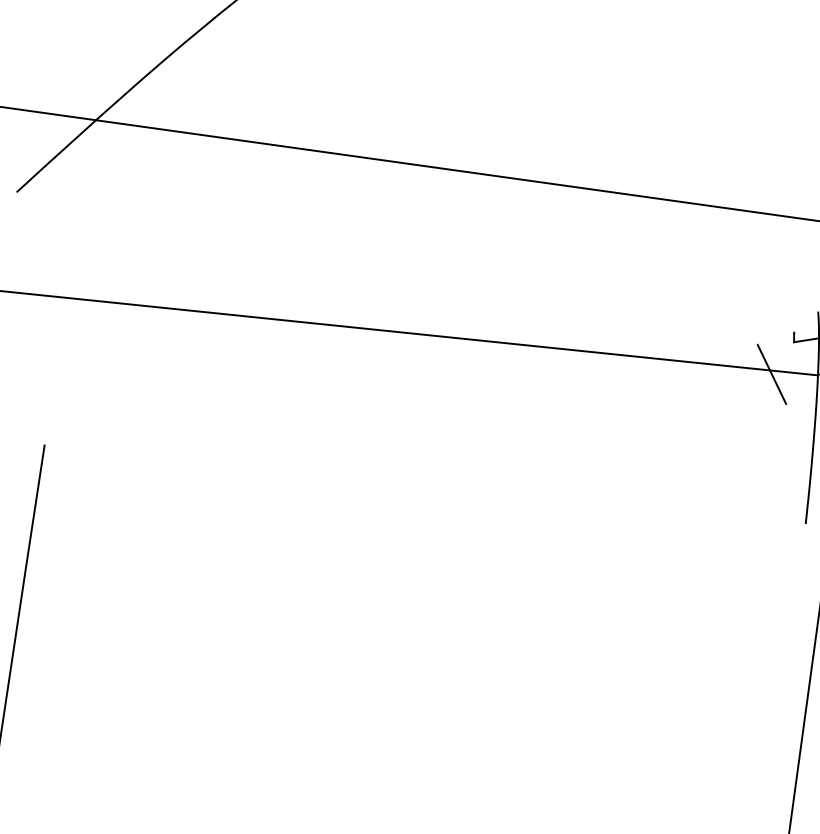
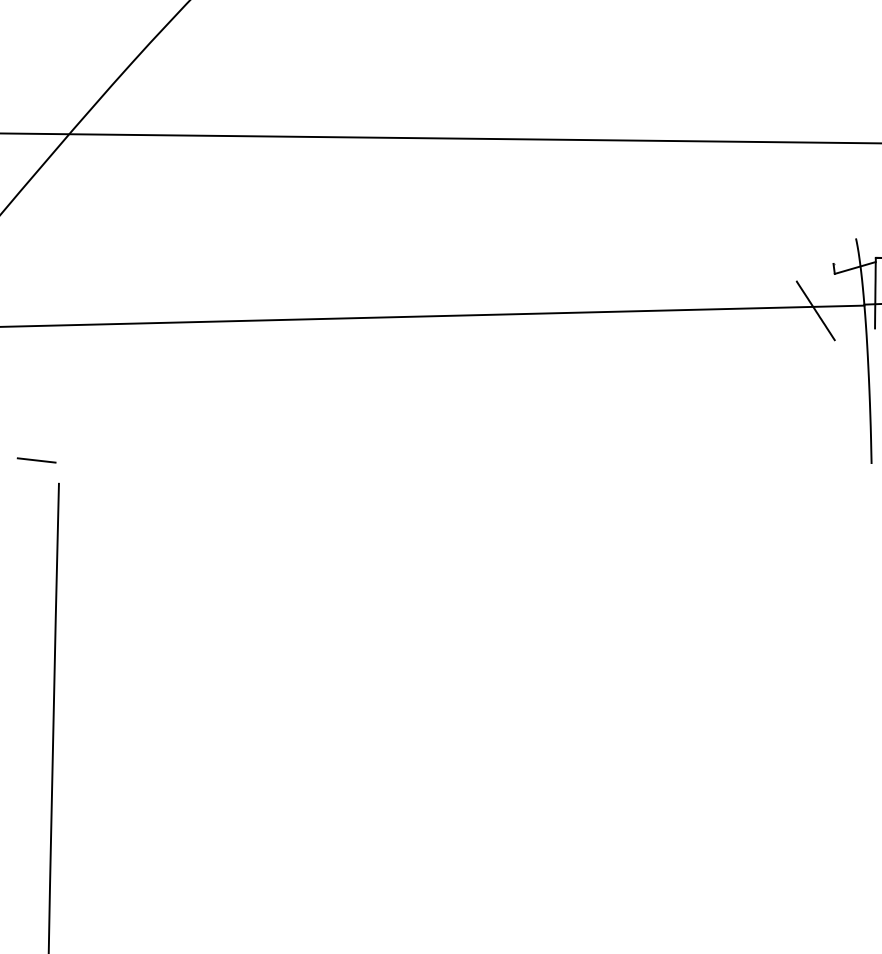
line: (26, 420) -> (36, 460), added

